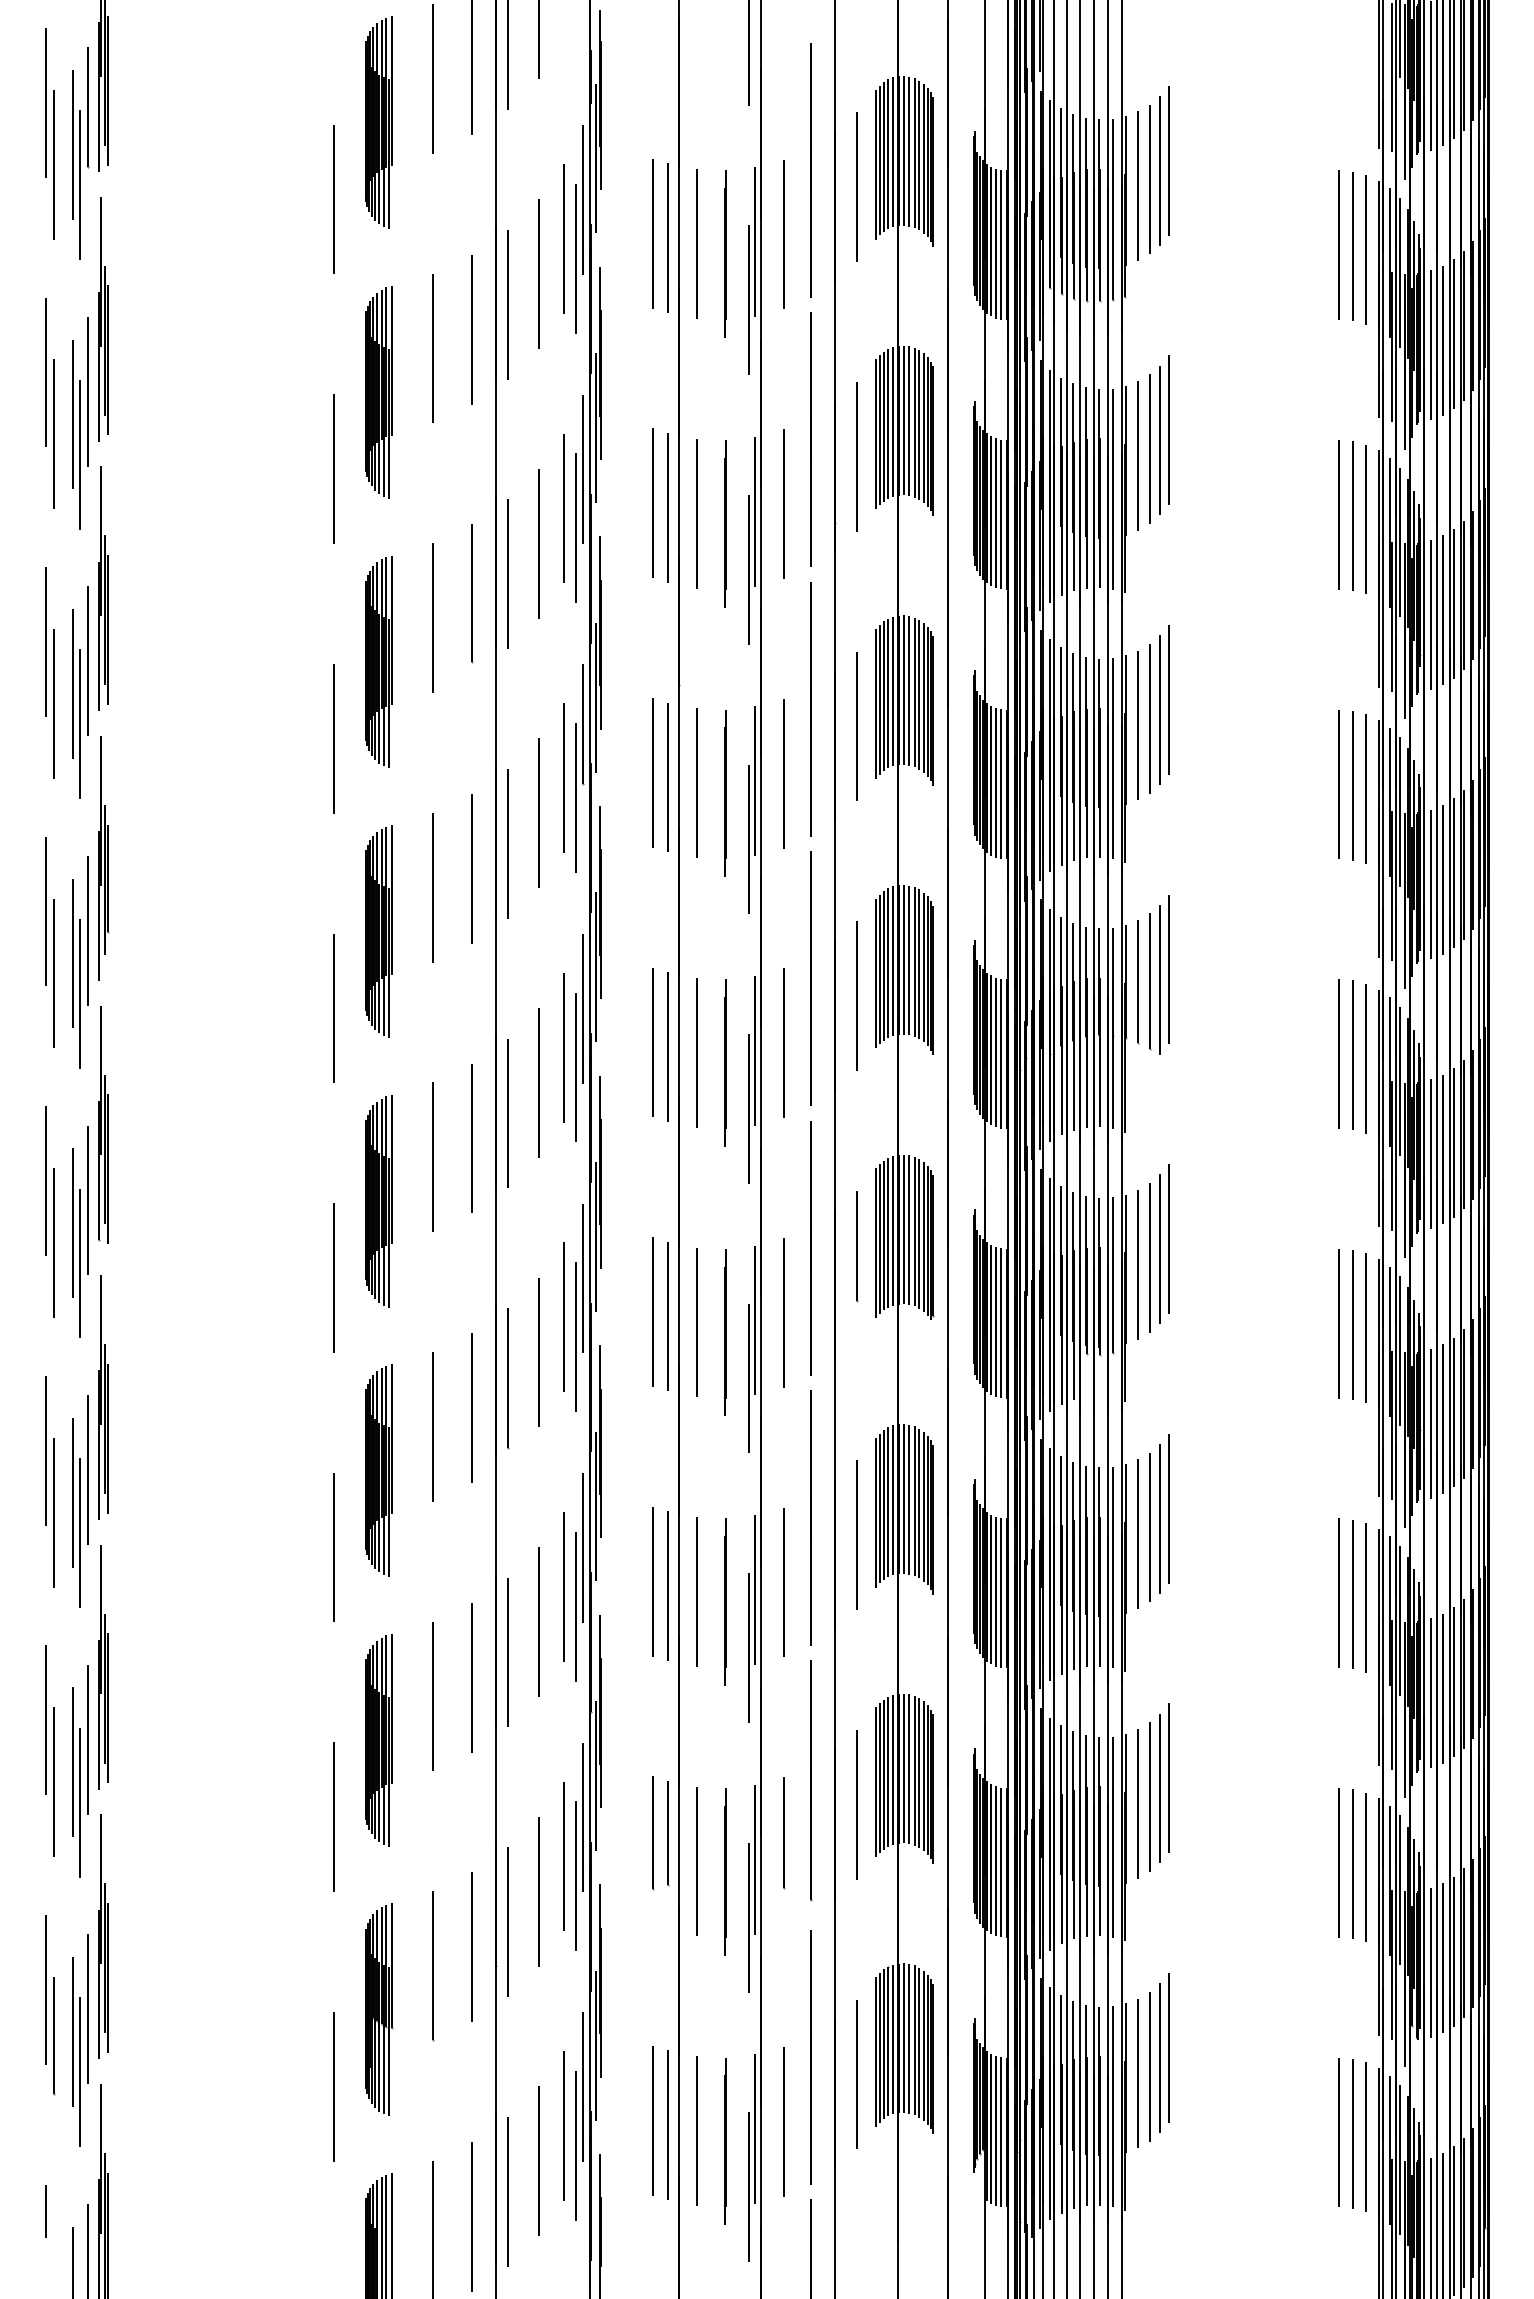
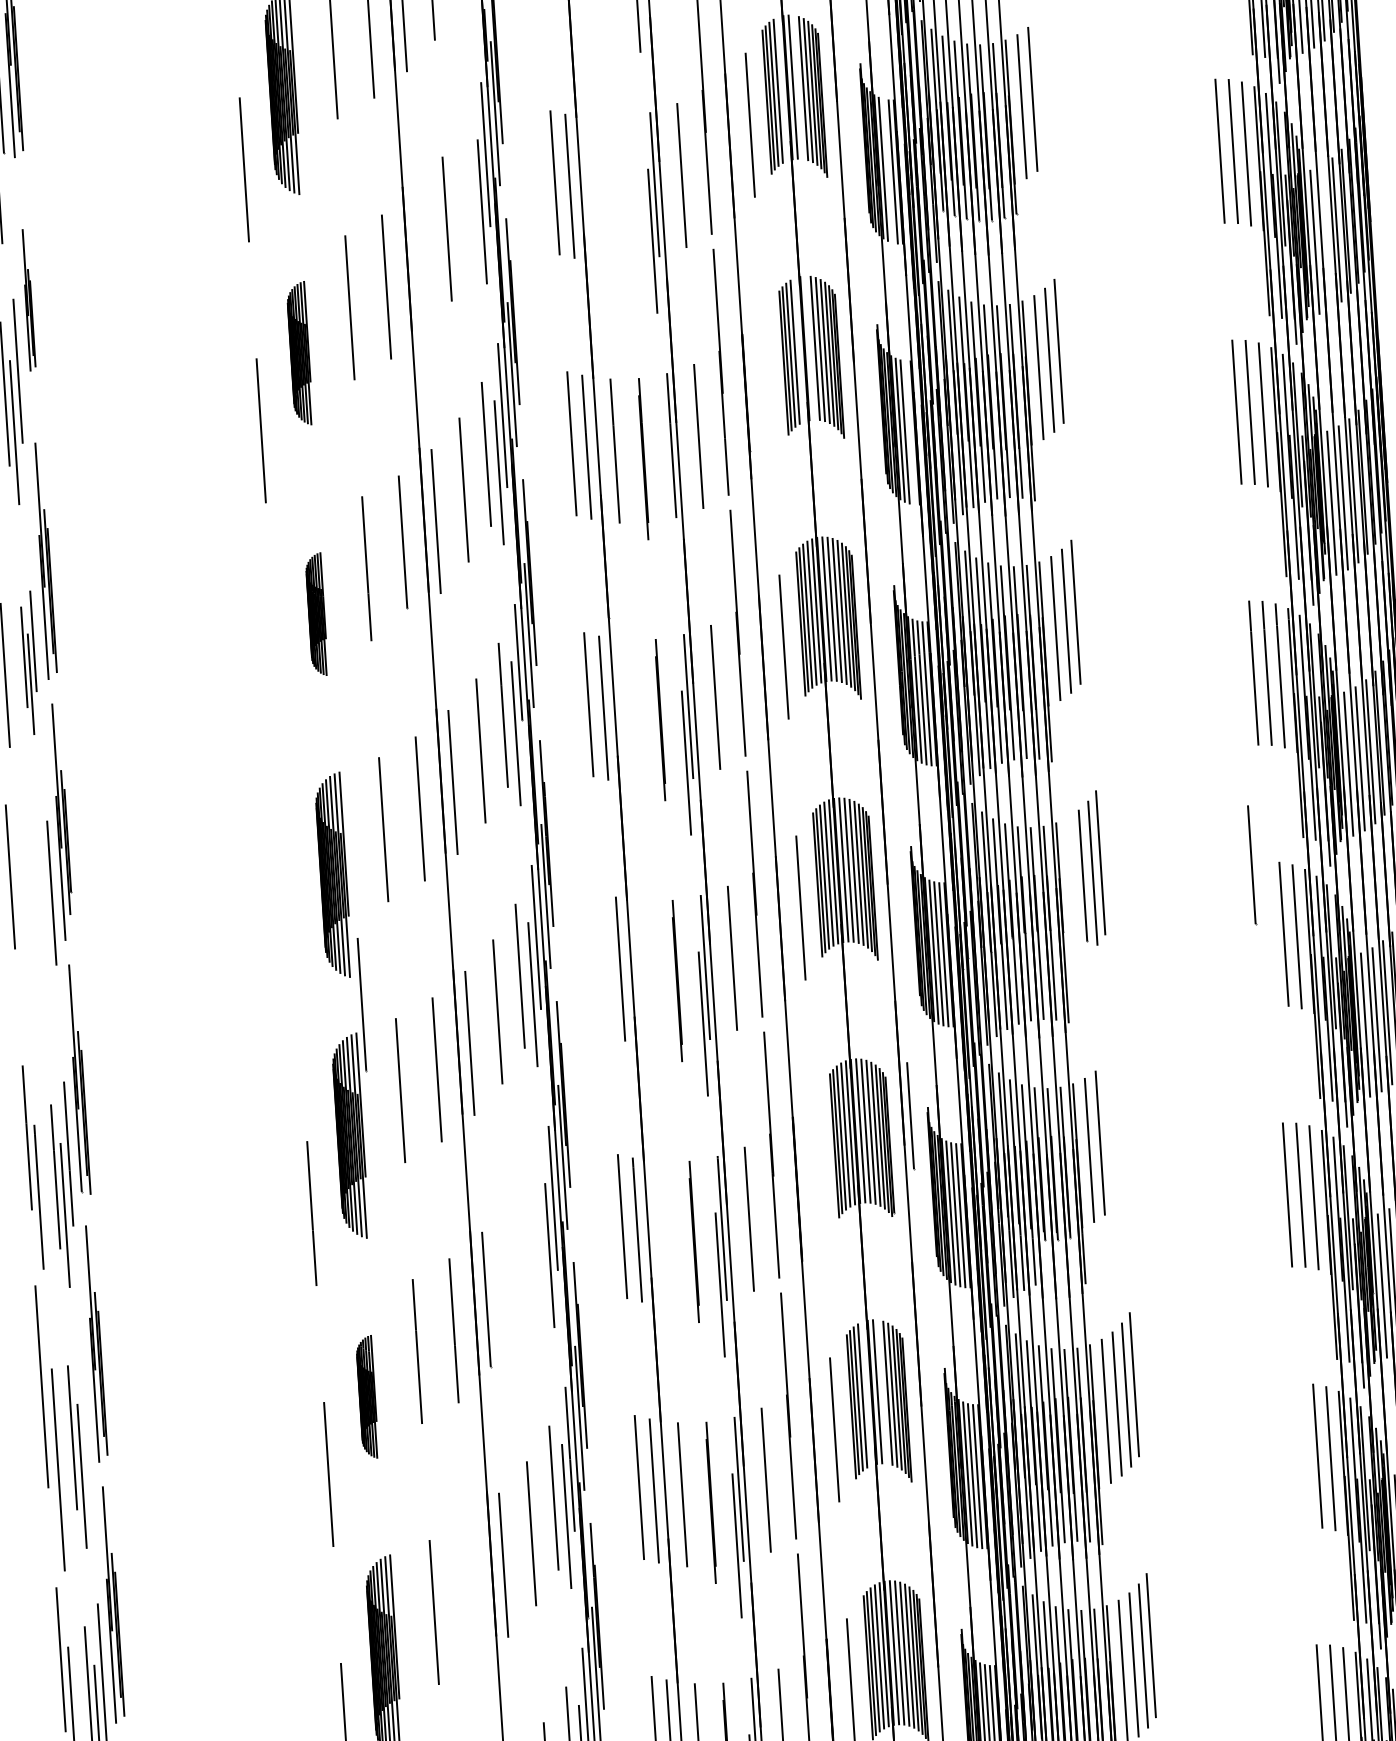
line: (909, 151) -> (798, 87), removed
line: (893, 152) -> (783, 89), removed
line: (1168, 160) -> (1049, 79), removed
line: (1160, 170) -> (1042, 89), removed
line: (563, 238) -> (469, 193), removed
line: (696, 243) -> (598, 189), removed
line: (996, 243) -> (888, 170), removed
line: (725, 253) -> (626, 197), removed
line: (507, 304) -> (419, 260), removed
part: (103, 319) -> (28, 300), size x0.6
line: (1442, 340) -> (1326, 236), removed
part: (378, 392) -> (299, 353), size x0.7
line: (904, 420) -> (810, 347), removed
line: (893, 421) -> (799, 349), removed
line: (1168, 430) -> (1066, 341), removed
line: (857, 456) -> (767, 385), removed
line: (1001, 514) -> (910, 432), removed
line: (749, 569) -> (669, 501), removed
part: (378, 661) -> (316, 614), size x0.6
part: (80, 692) -> (30, 662), size x0.7
line: (1168, 699) -> (1083, 601), removed
line: (333, 738) -> (277, 691), removed
line: (696, 782) -> (631, 711), removed
line: (72, 953) -> (38, 915), removed
line: (54, 973) -> (22, 936), removed
line: (1138, 982) -> (1252, 865), moved
line: (79, 993) -> (47, 954), removed
line: (333, 1008) -> (294, 952), removed
line: (652, 1042) -> (605, 965), removed
line: (696, 1052) -> (648, 972), removed
line: (1338, 1054) -> (1270, 934), removed
line: (399, 1066) -> (362, 1004), added
line: (1168, 1239) -> (1117, 1124), removed
line: (857, 1246) -> (910, 1116), moved
line: (1160, 1249) -> (1110, 1134), removed
line: (563, 1317) -> (536, 1237), removed
line: (696, 1322) -> (665, 1233), removed
line: (538, 1352) -> (514, 1272), removed
line: (87, 1470) -> (85, 1415), removed
part: (378, 1470) -> (367, 1397), size x0.6
part: (49, 1481) -> (49, 1428), size x1.4
line: (909, 1499) -> (882, 1391), removed
line: (893, 1500) -> (867, 1393), removed
line: (1338, 1593) -> (1303, 1456), removed
line: (472, 1677) -> (471, 1591), removed

